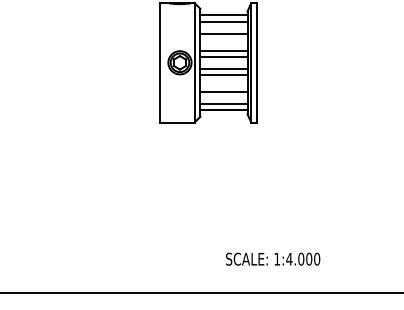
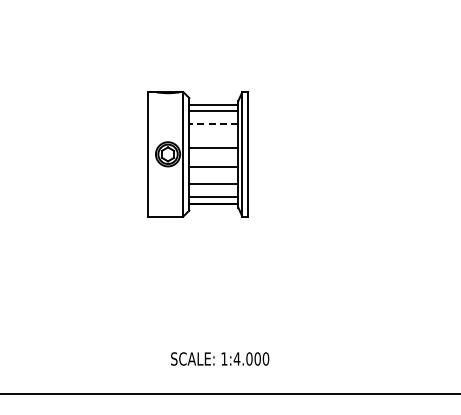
line: (223, 34) -> (213, 124), solid -> dashed
line: (223, 50) -> (213, 141), removed
line: (223, 68) -> (213, 160), removed
text: (273, 258) -> (220, 358), moved

